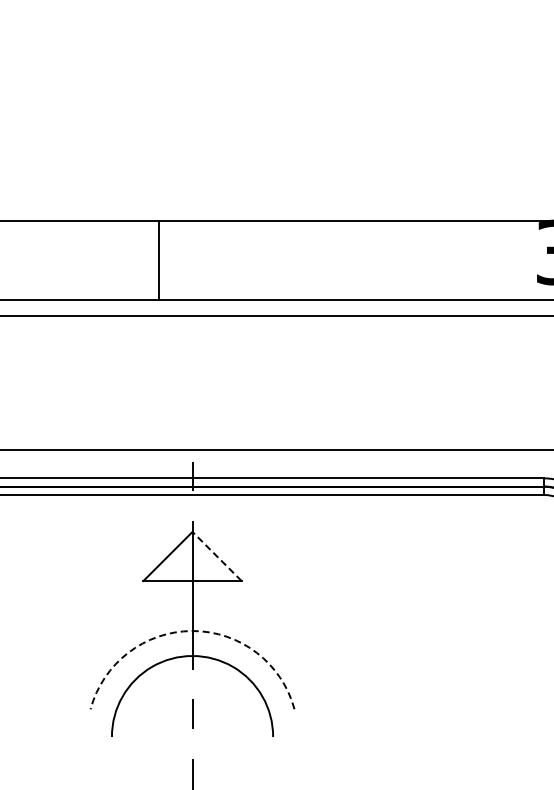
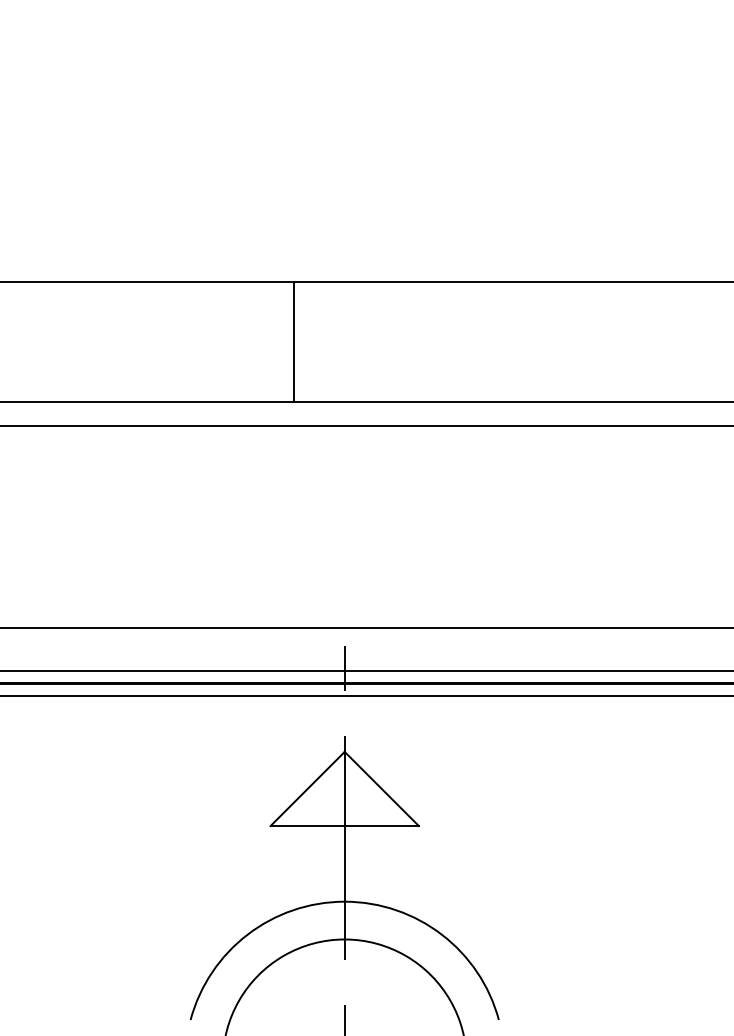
line: (217, 556) -> (382, 789), dashed -> solid
arc: (192, 631) -> (344, 902), dashed -> solid

